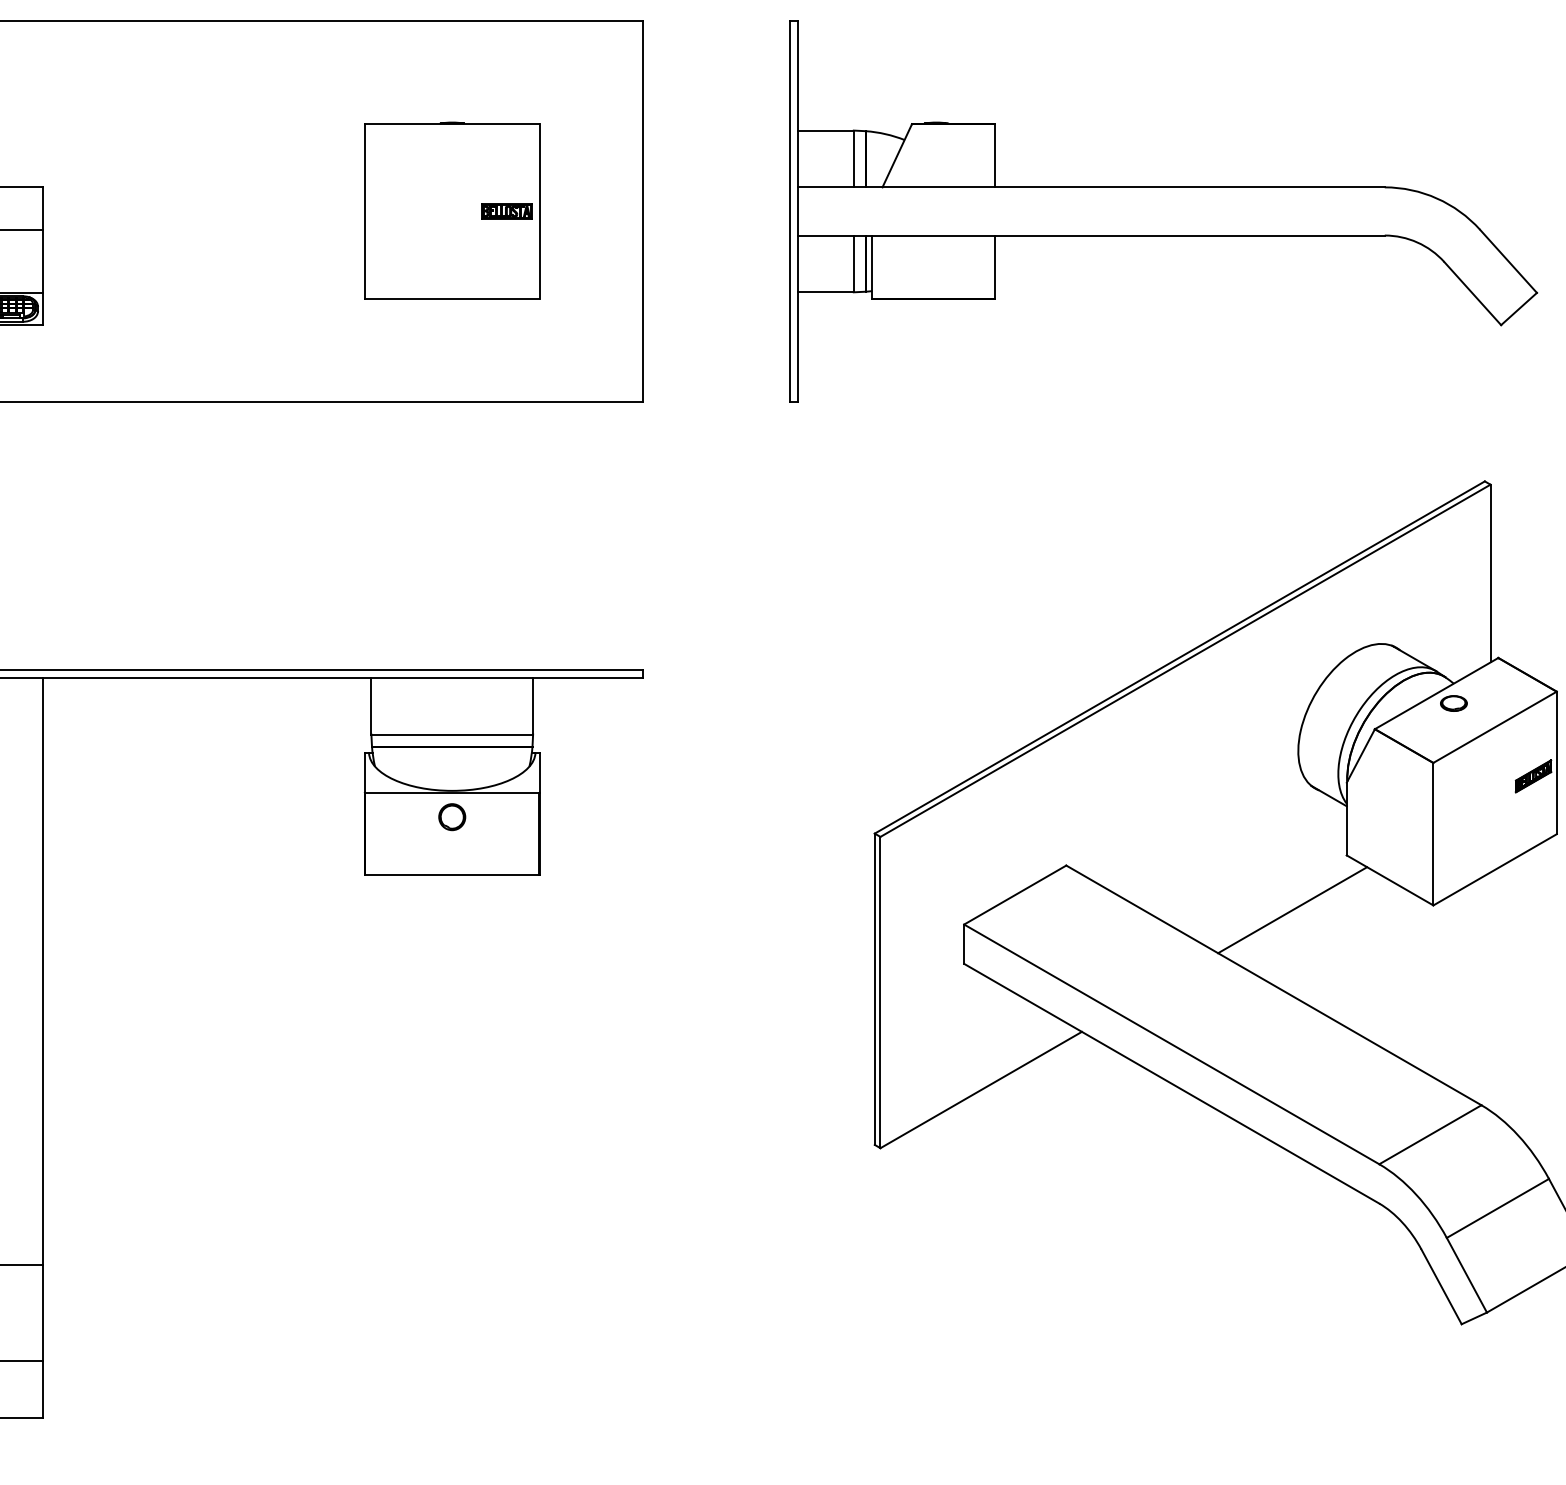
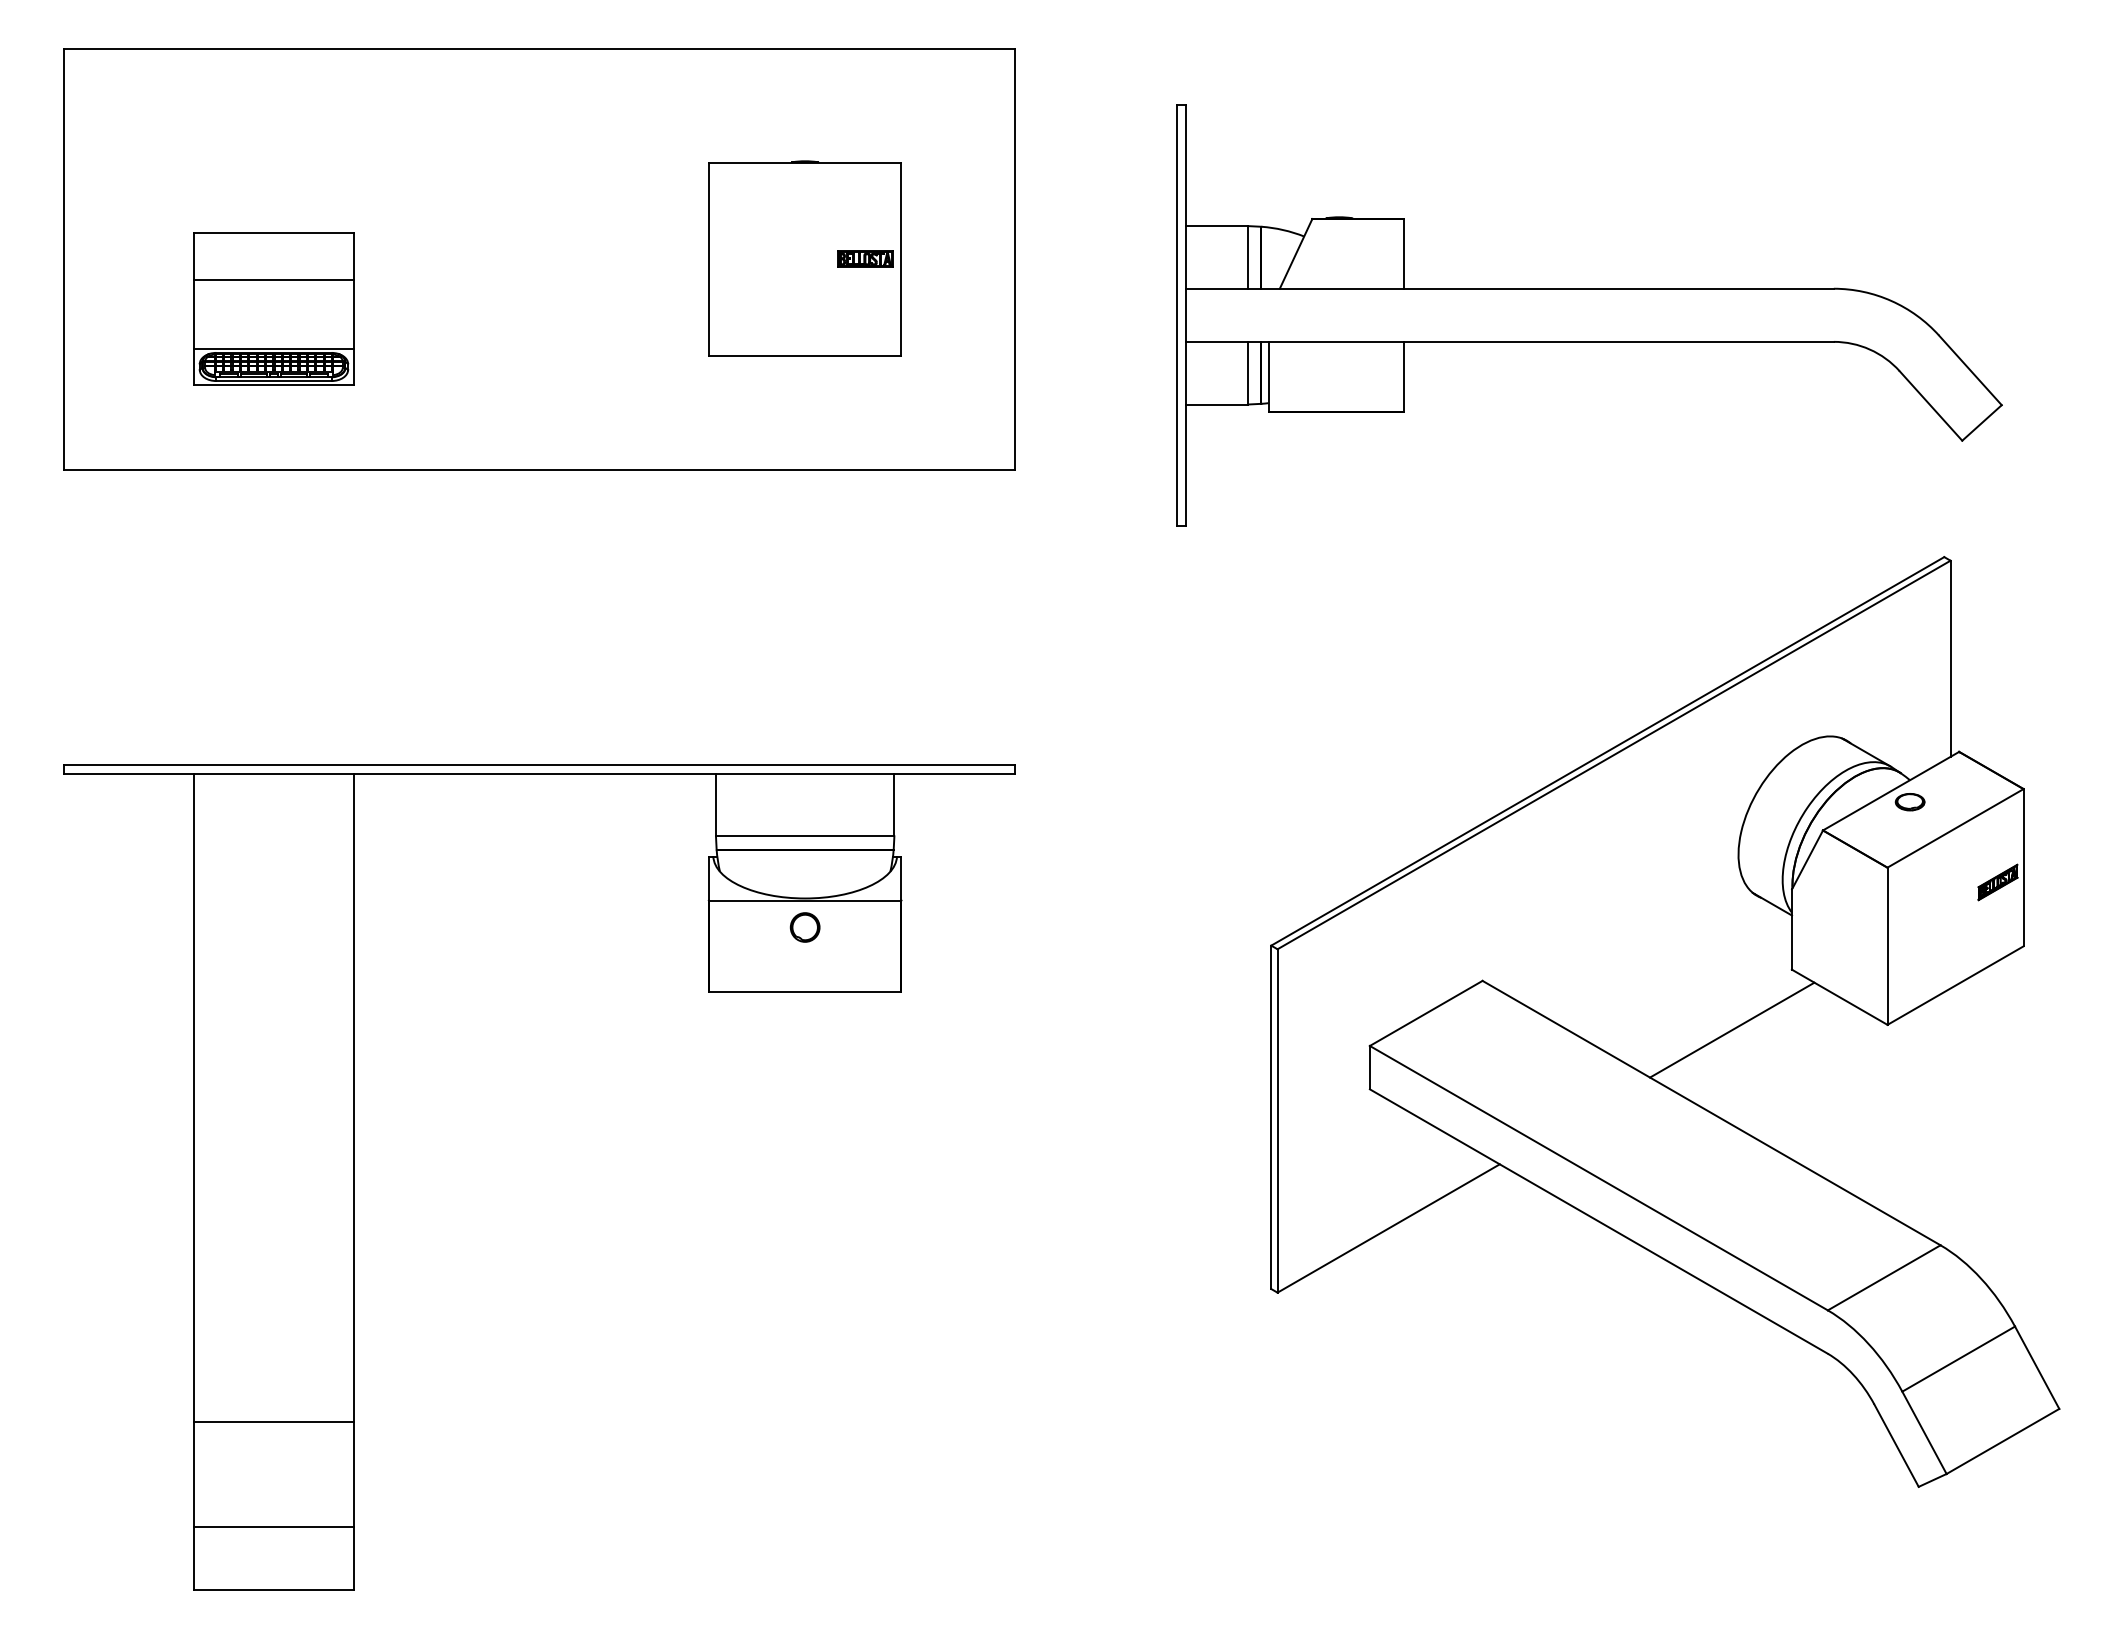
part: (1163, 211) -> (1589, 315), moved

